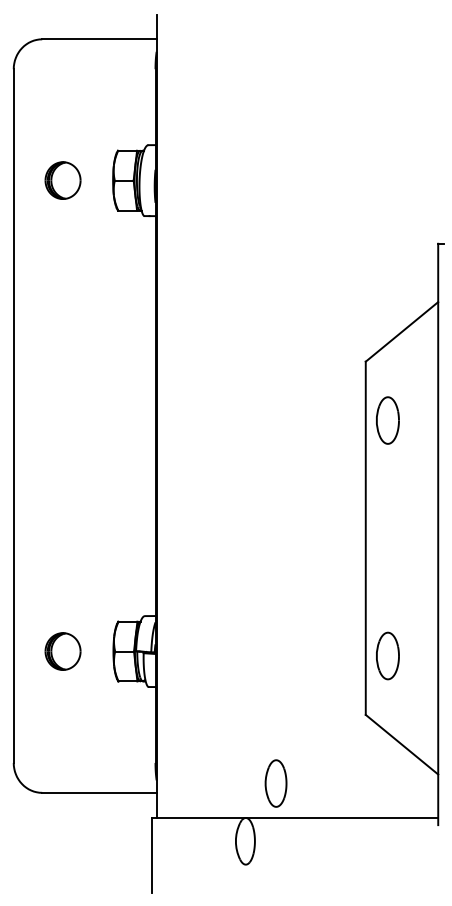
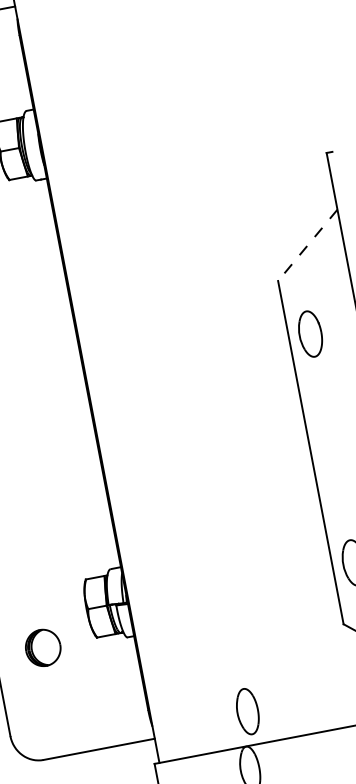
line: (401, 331) -> (307, 245), solid -> dashed
part: (62, 651) -> (42, 648), moved
part: (275, 783) -> (247, 711), moved

